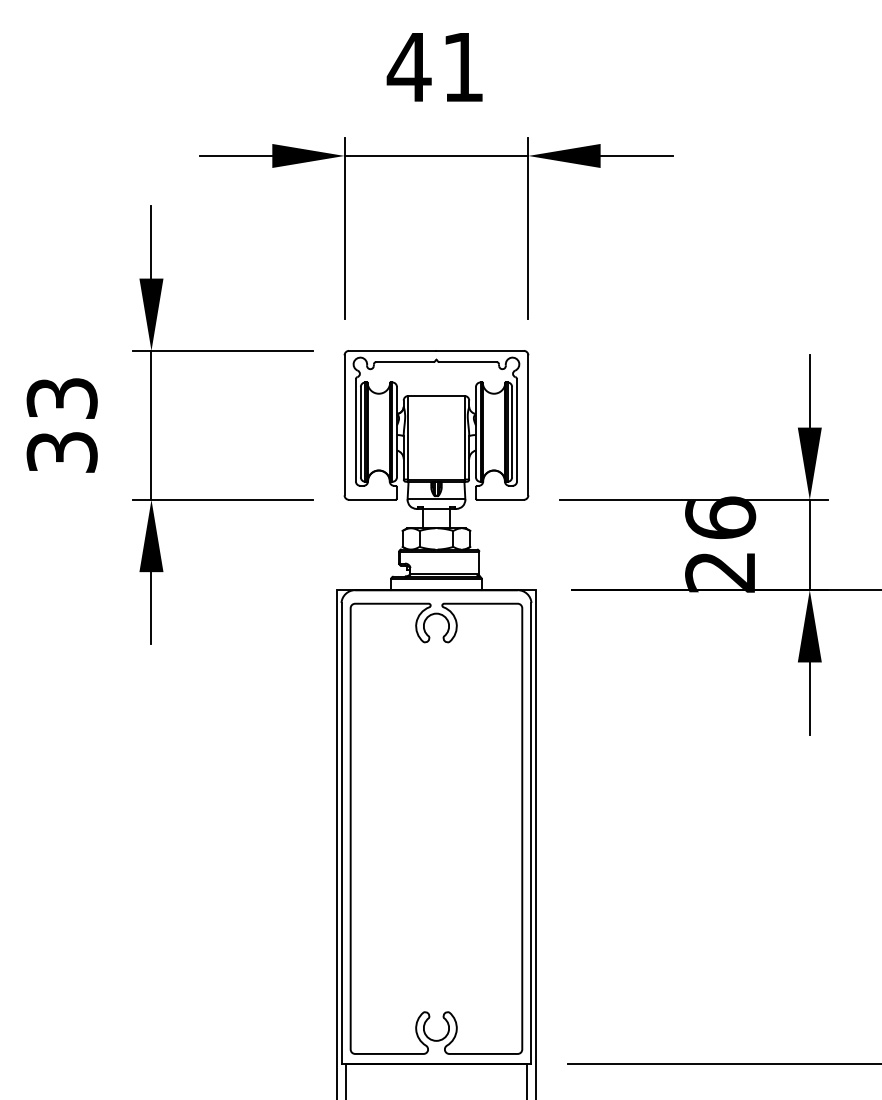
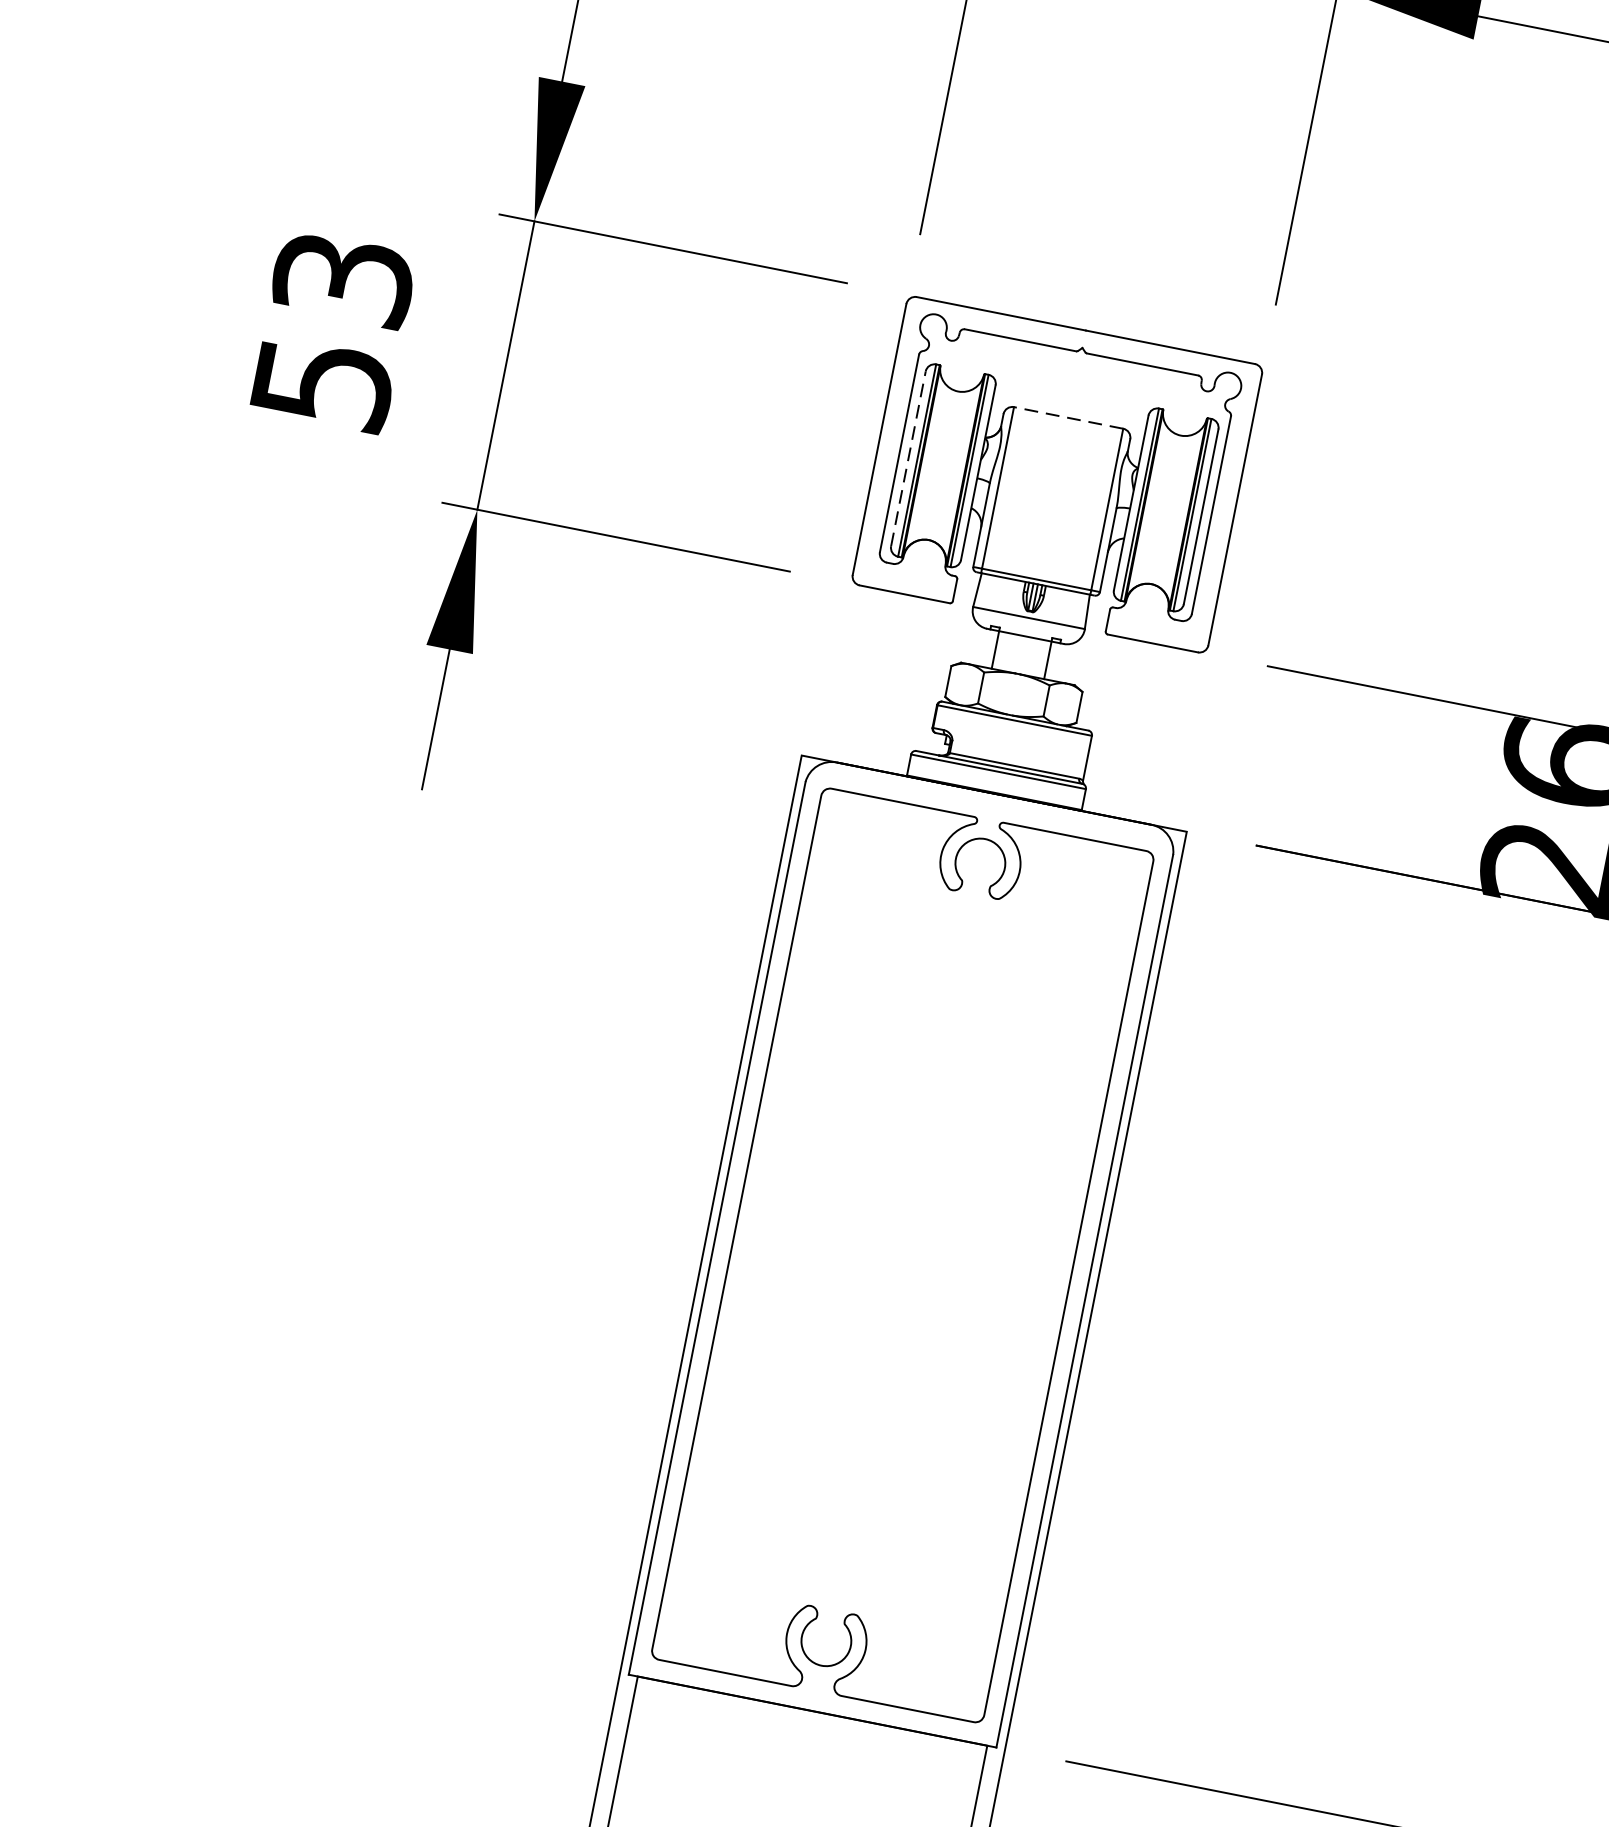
line: (435, 396) -> (1066, 418), solid -> dashed
line: (360, 431) -> (908, 457), solid -> dashed
text: (61, 452) -> (321, 383), 33 -> 53

